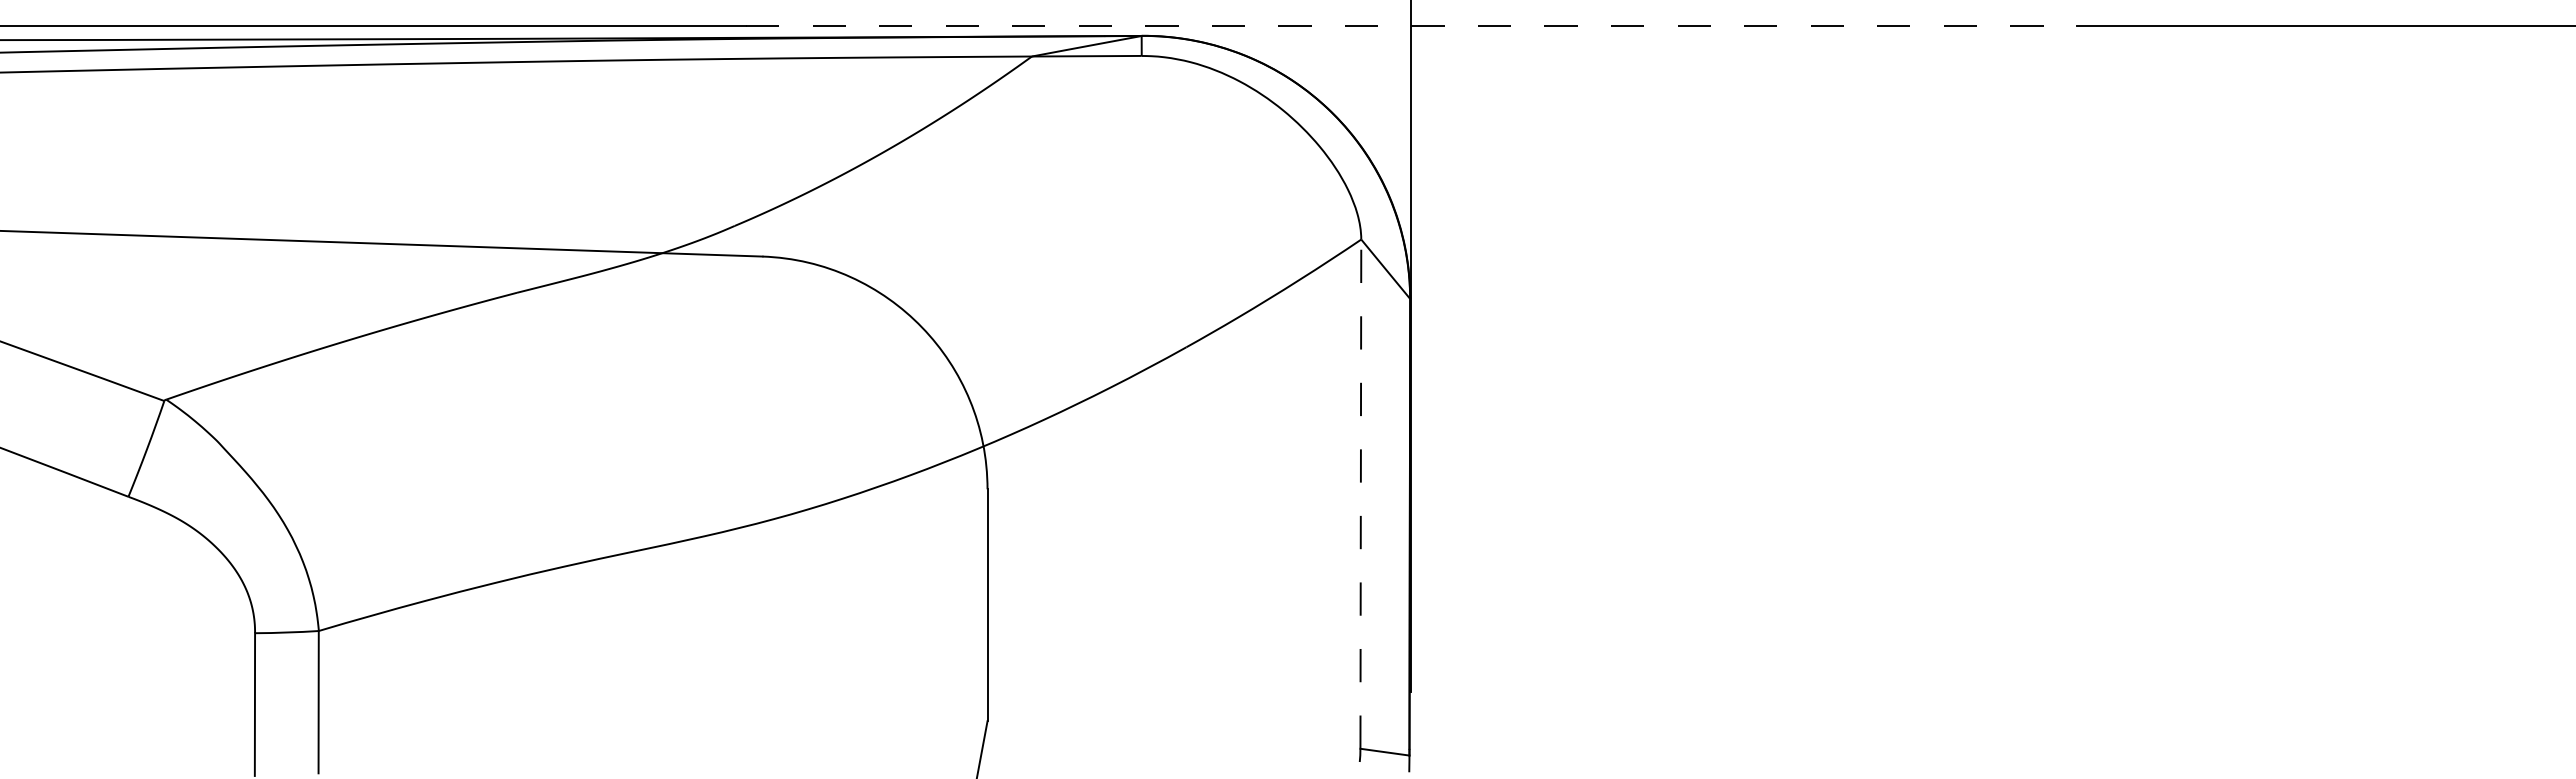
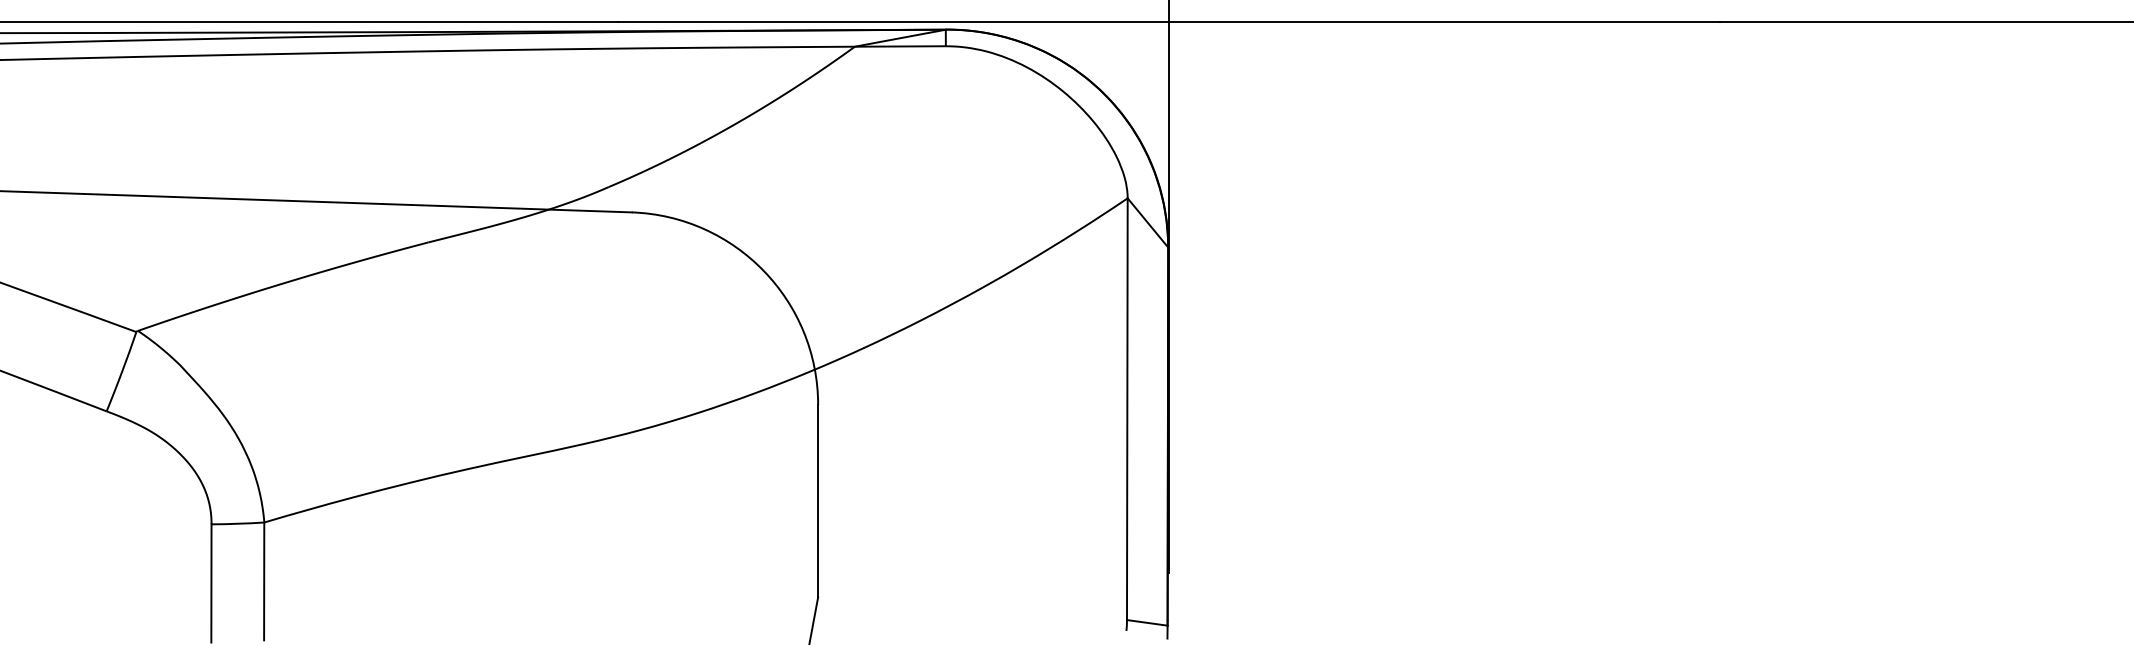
line: (1411, 26) -> (1169, 21), dashed -> solid
line: (1360, 494) -> (1127, 409), dashed -> solid

